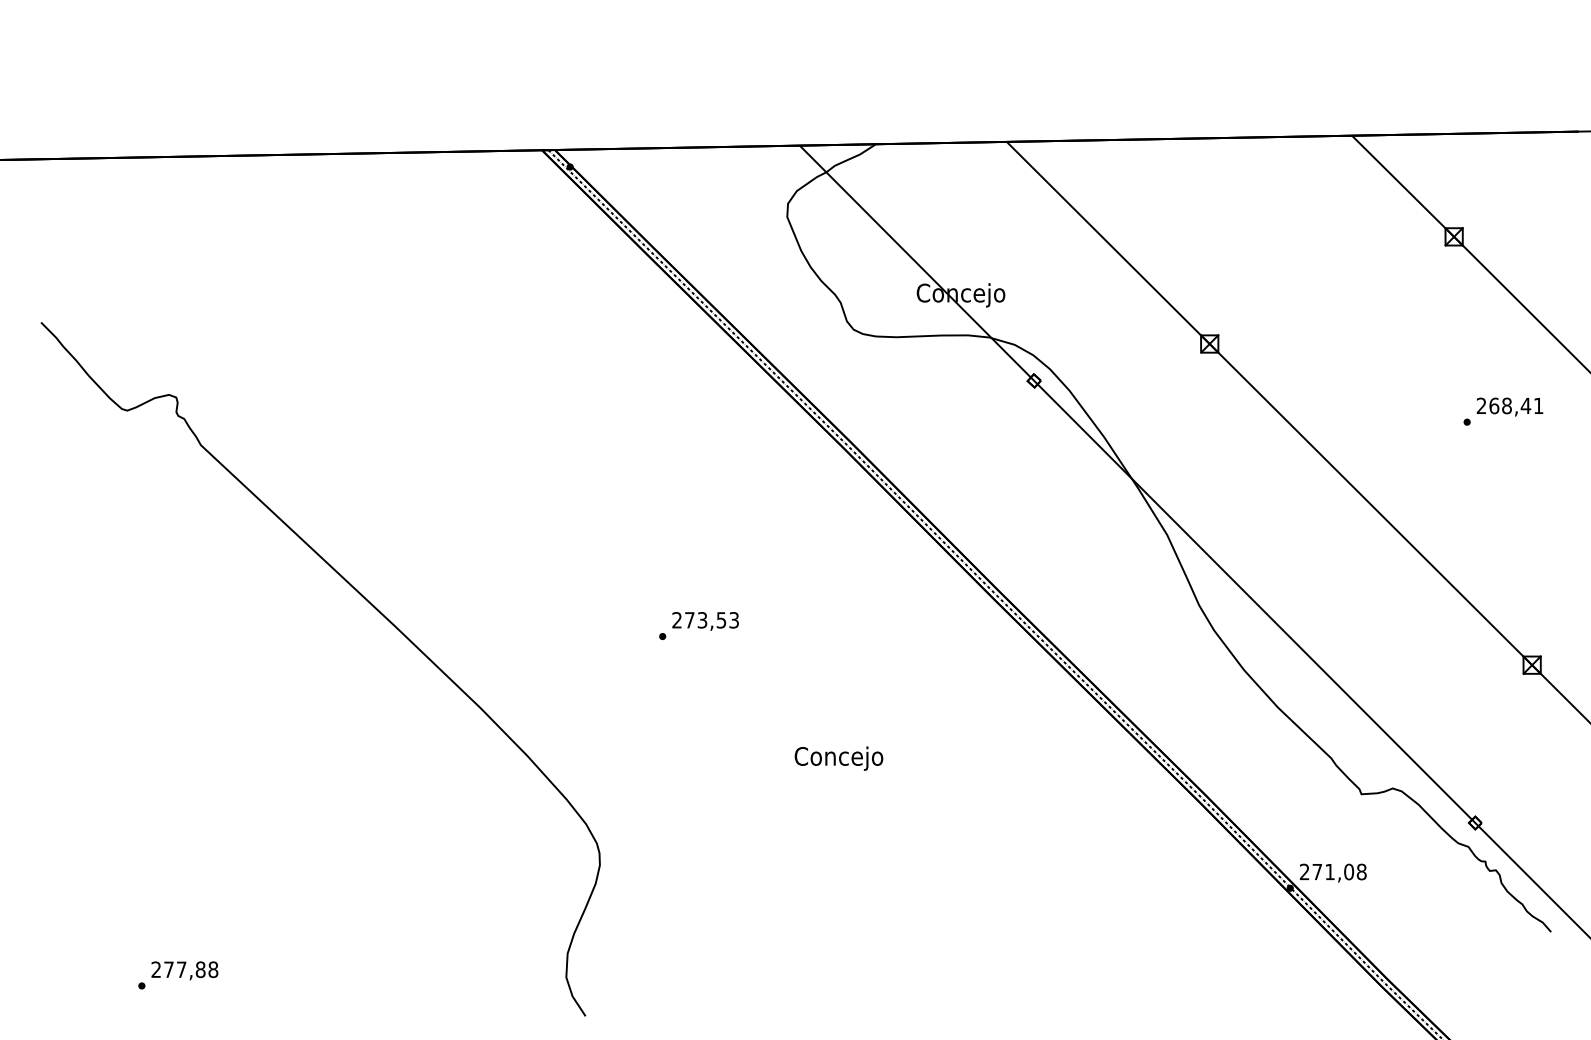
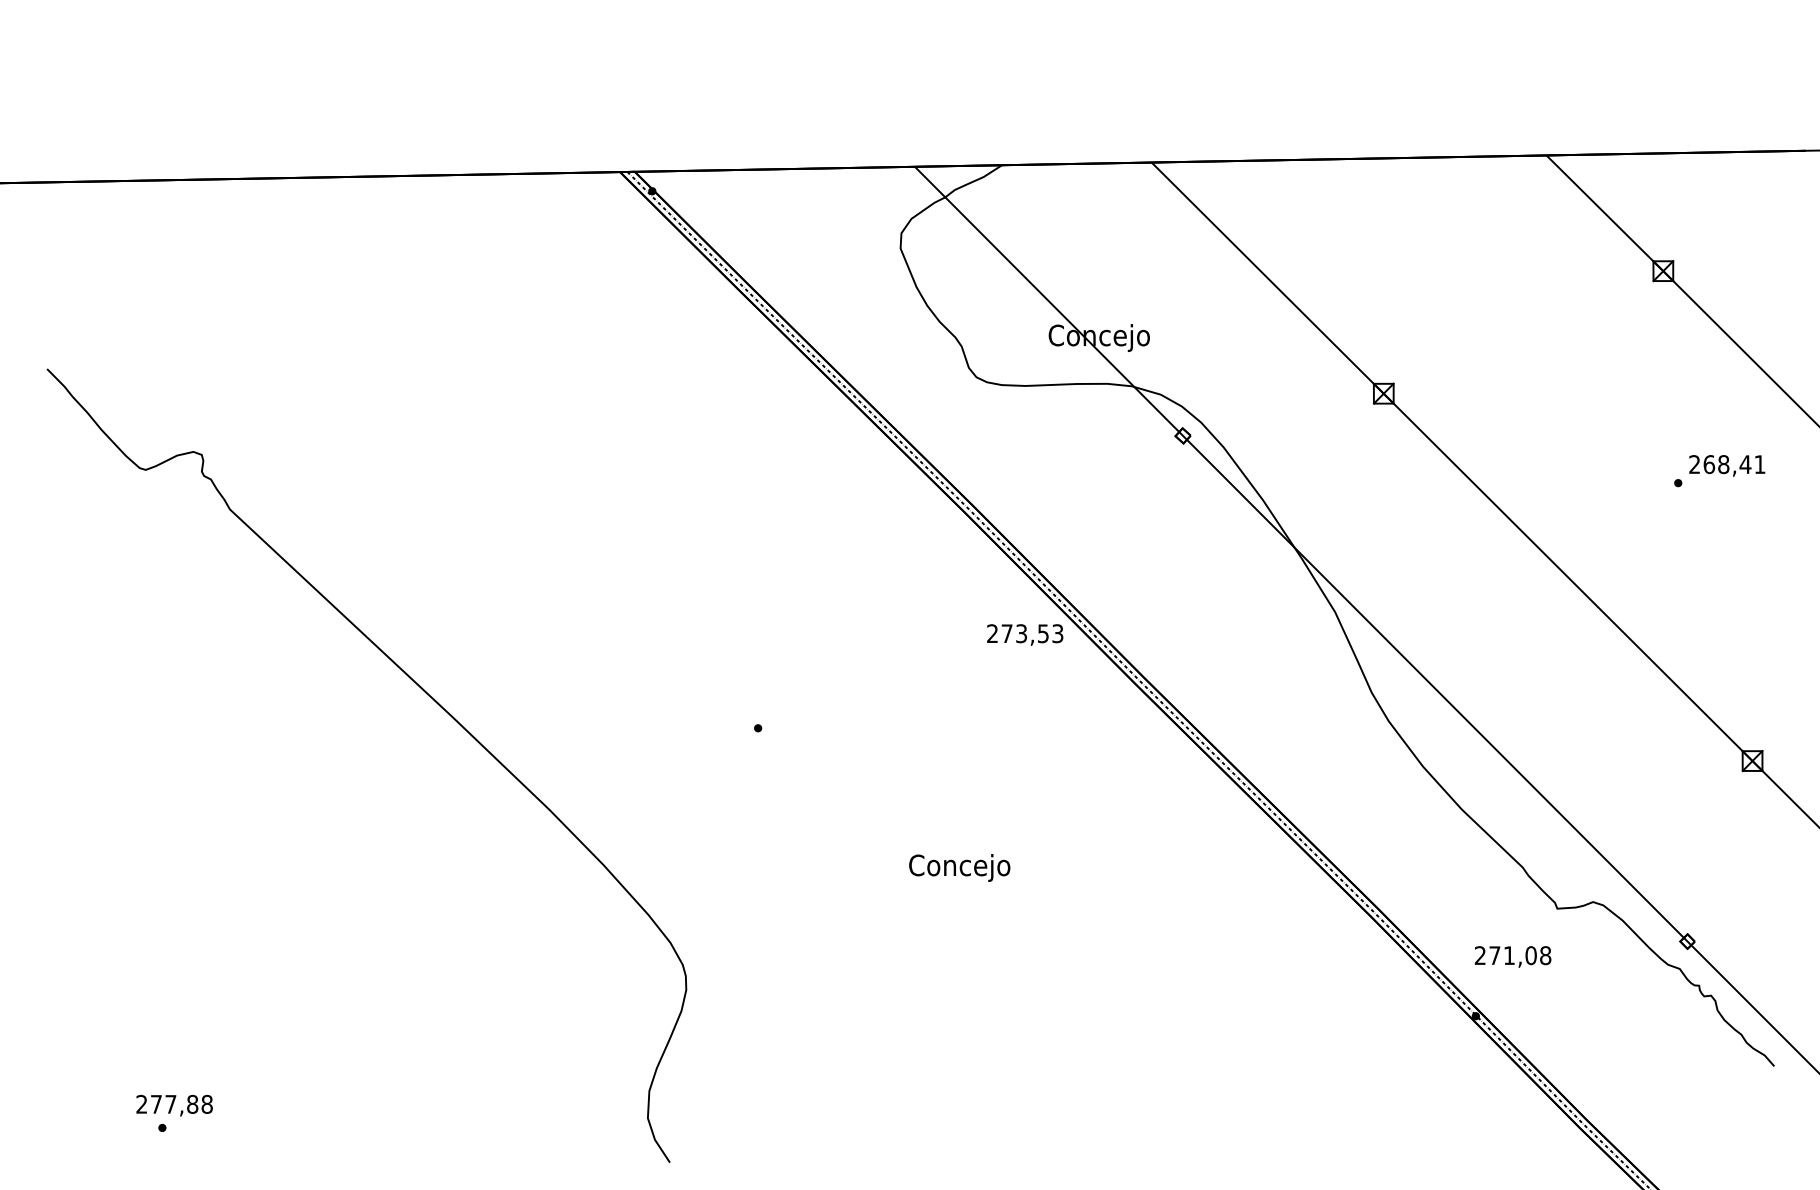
text: (705, 620) -> (1025, 634), moved
text: (1333, 872) -> (1513, 956), moved
text: (184, 970) -> (174, 1105), moved

